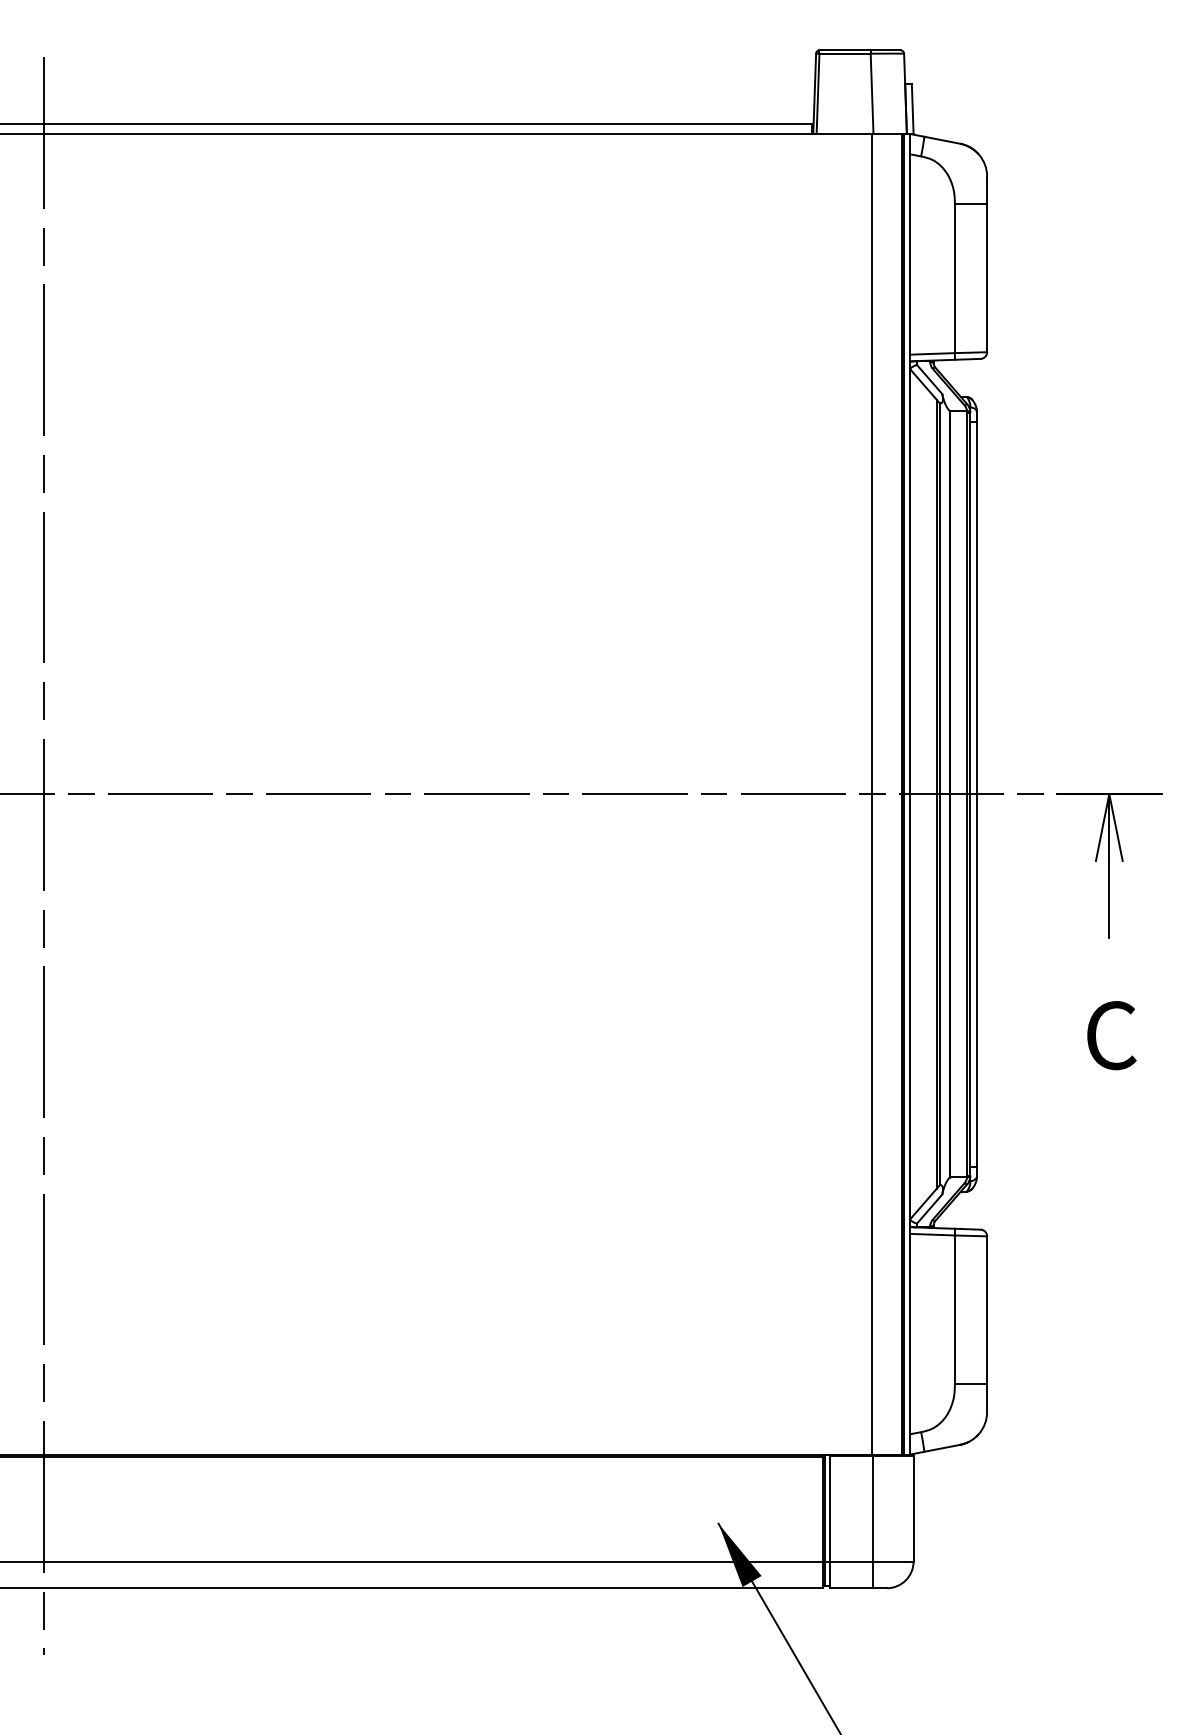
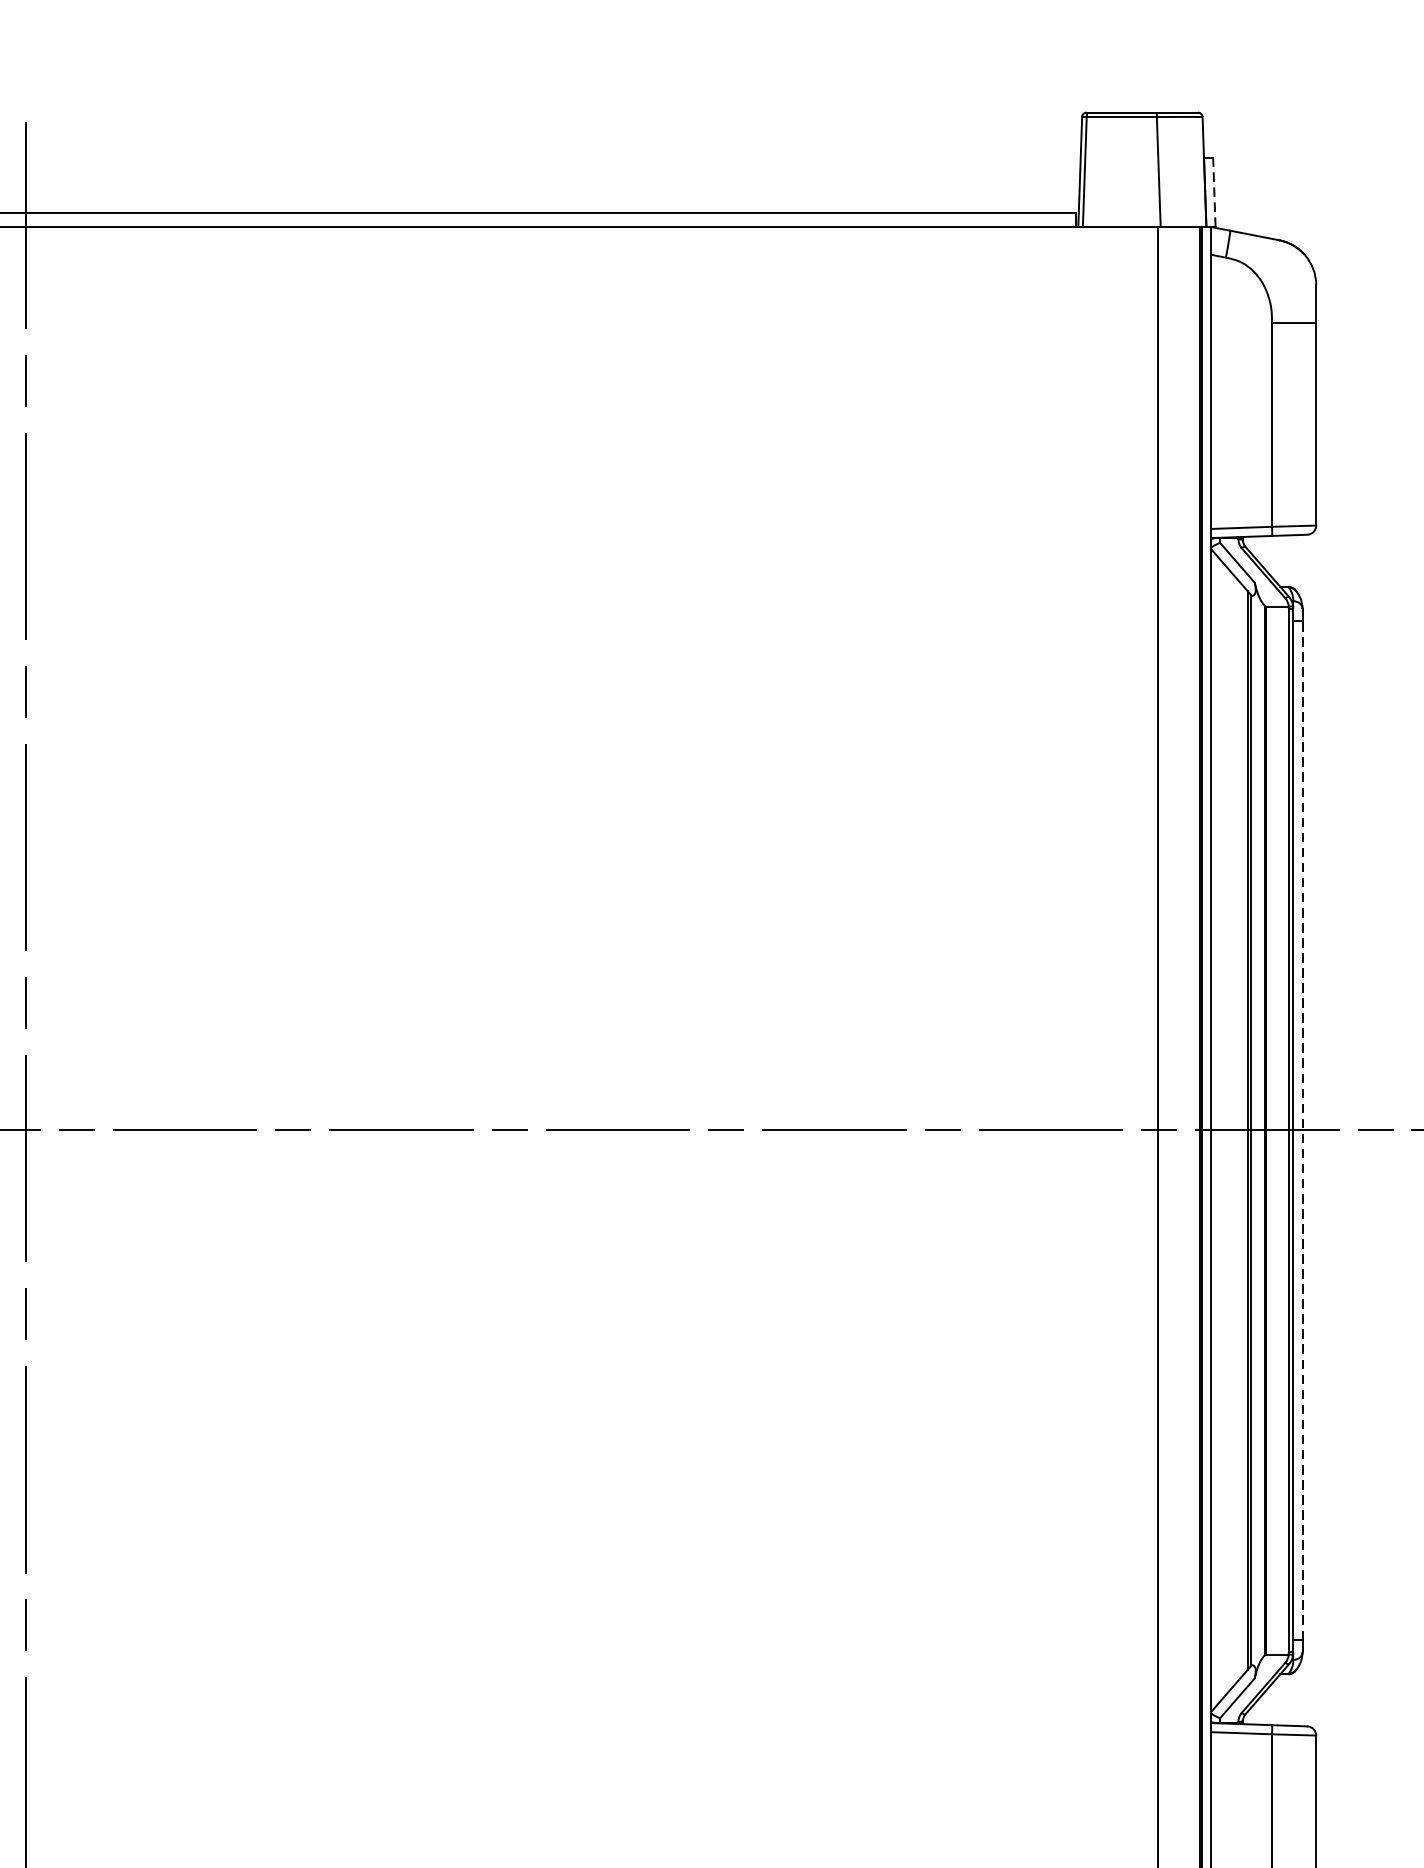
line: (912, 108) -> (1214, 192), solid -> dashed
line: (977, 793) -> (1303, 1129), solid -> dashed

